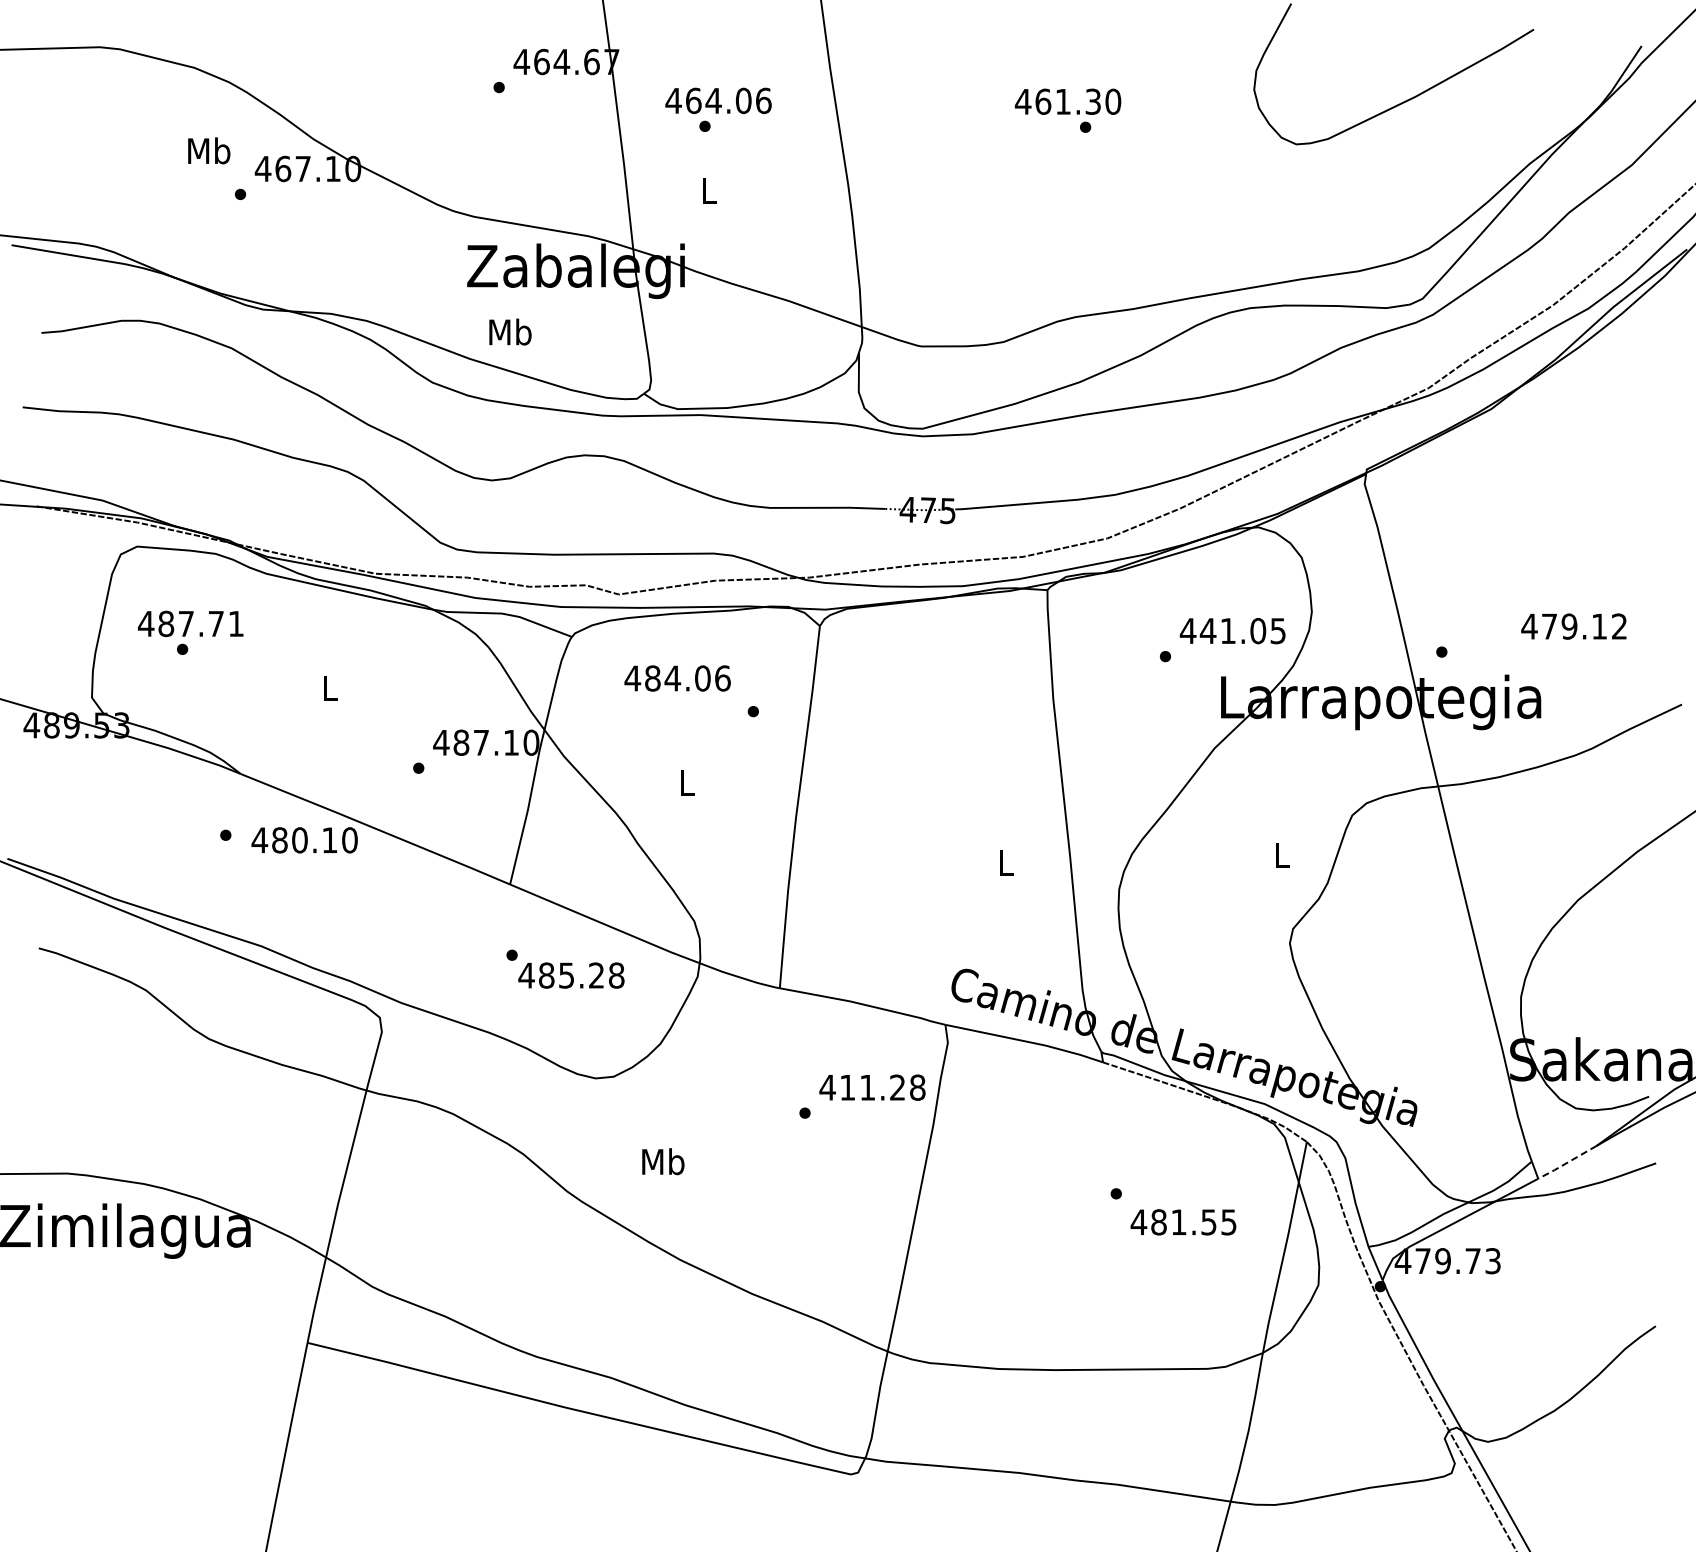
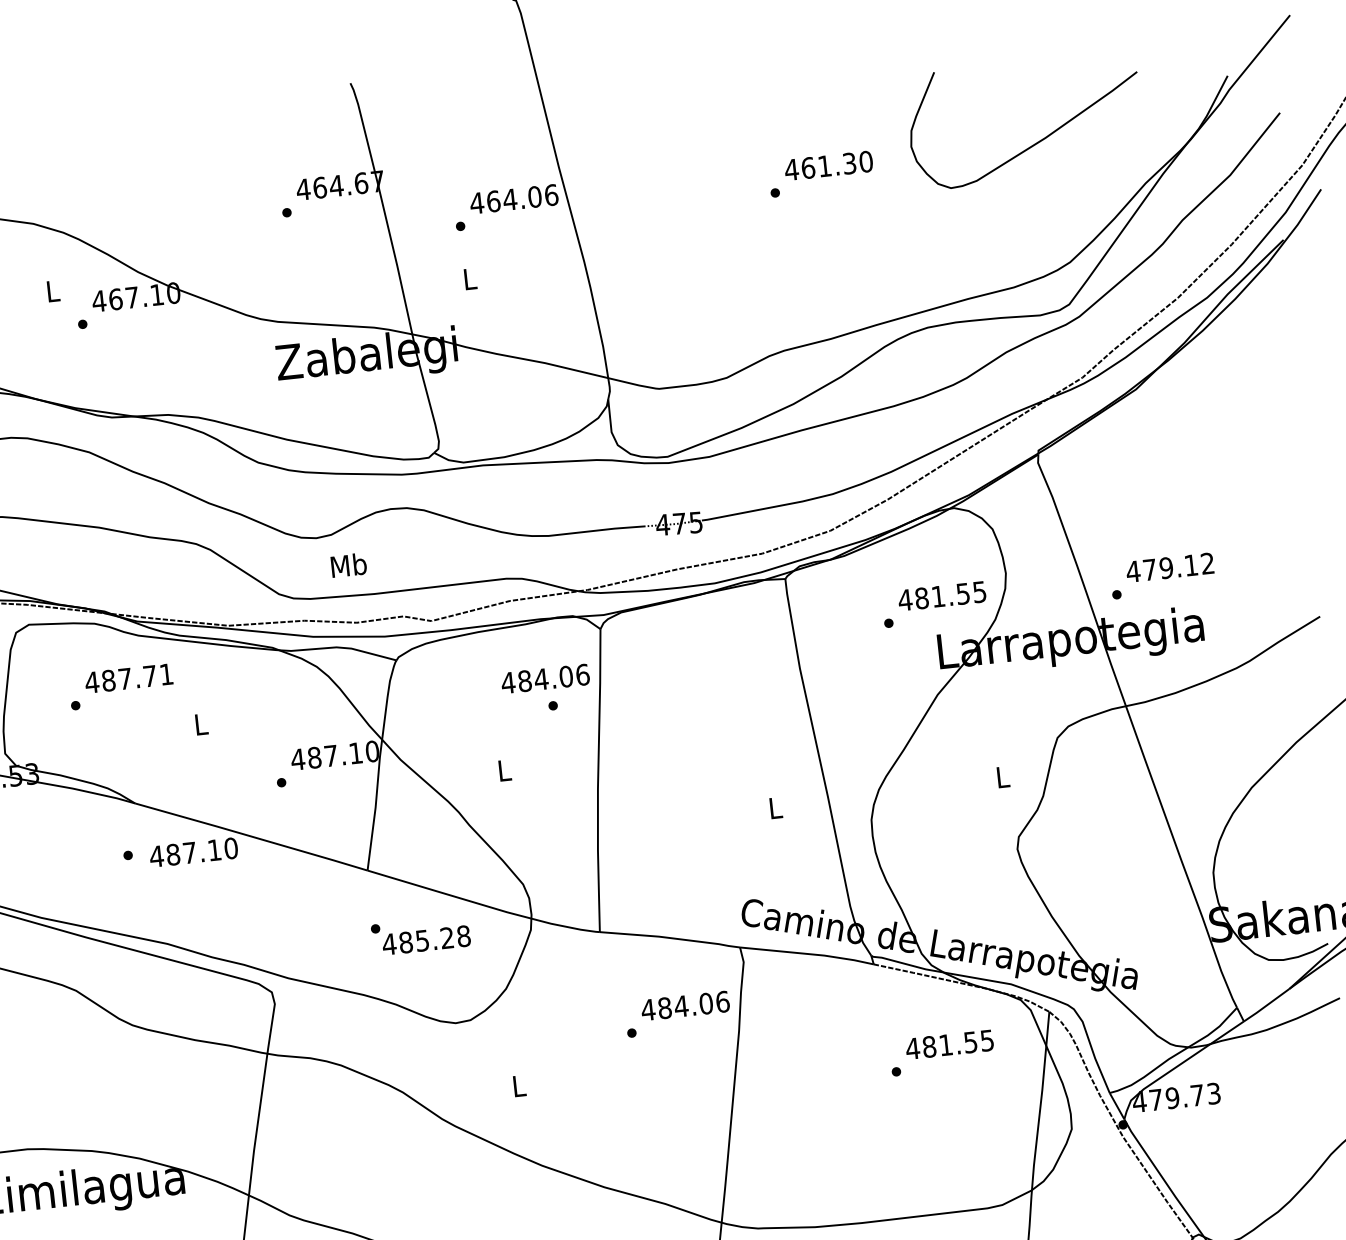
text: (718, 100) -> (514, 198), moved
text: (1068, 101) -> (829, 165), moved
text: (209, 150) -> (53, 290), Mb -> L
text: (510, 331) -> (348, 564), moved
text: (190, 623) -> (128, 678), moved
text: (1573, 626) -> (1169, 567), moved
text: (1232, 631) -> (942, 596), 441.05 -> 481.55
text: (677, 678) -> (545, 678), moved
text: (299, 840) -> (189, 853), 480.10 -> 487.10
text: (882, 1087) -> (693, 1004), 411.28 -> 484.06
text: (663, 1161) -> (519, 1085), Mb -> L
line: (1566, 1163) -> (1265, 1006), dashed -> solid
text: (1183, 1222) -> (949, 1044), moved

